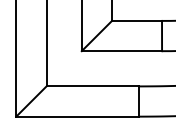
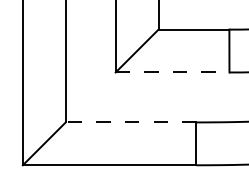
line: (122, 51) -> (173, 72), solid -> dashed
line: (92, 86) -> (130, 122), solid -> dashed

